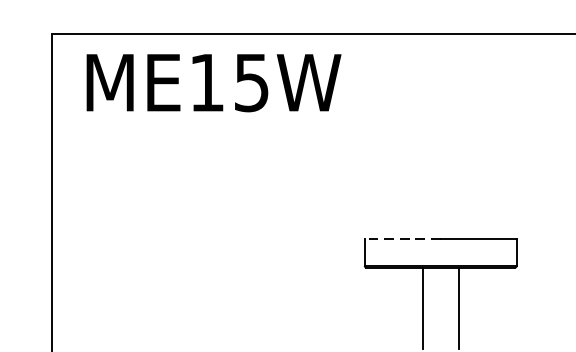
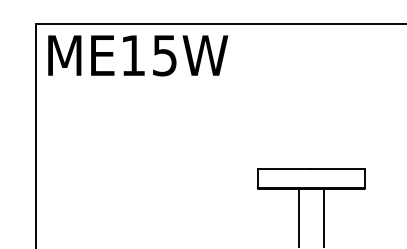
text: (214, 82) -> (138, 55), moved
line: (402, 239) -> (284, 169), dashed -> solid

